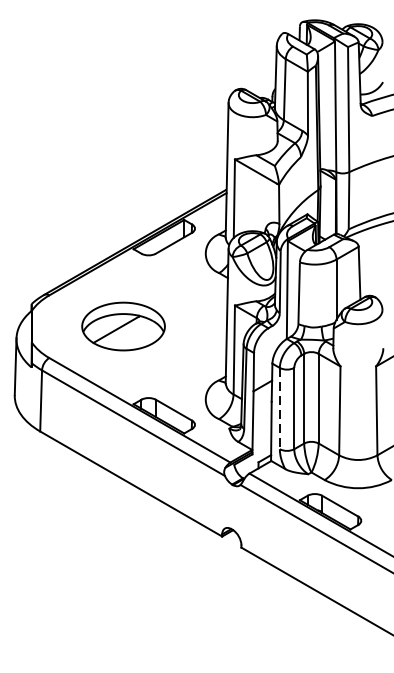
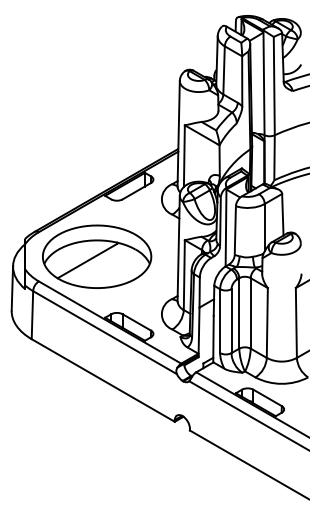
part: (123, 326) -> (97, 256), size x1.67
line: (280, 408) -> (220, 321), dashed -> solid

